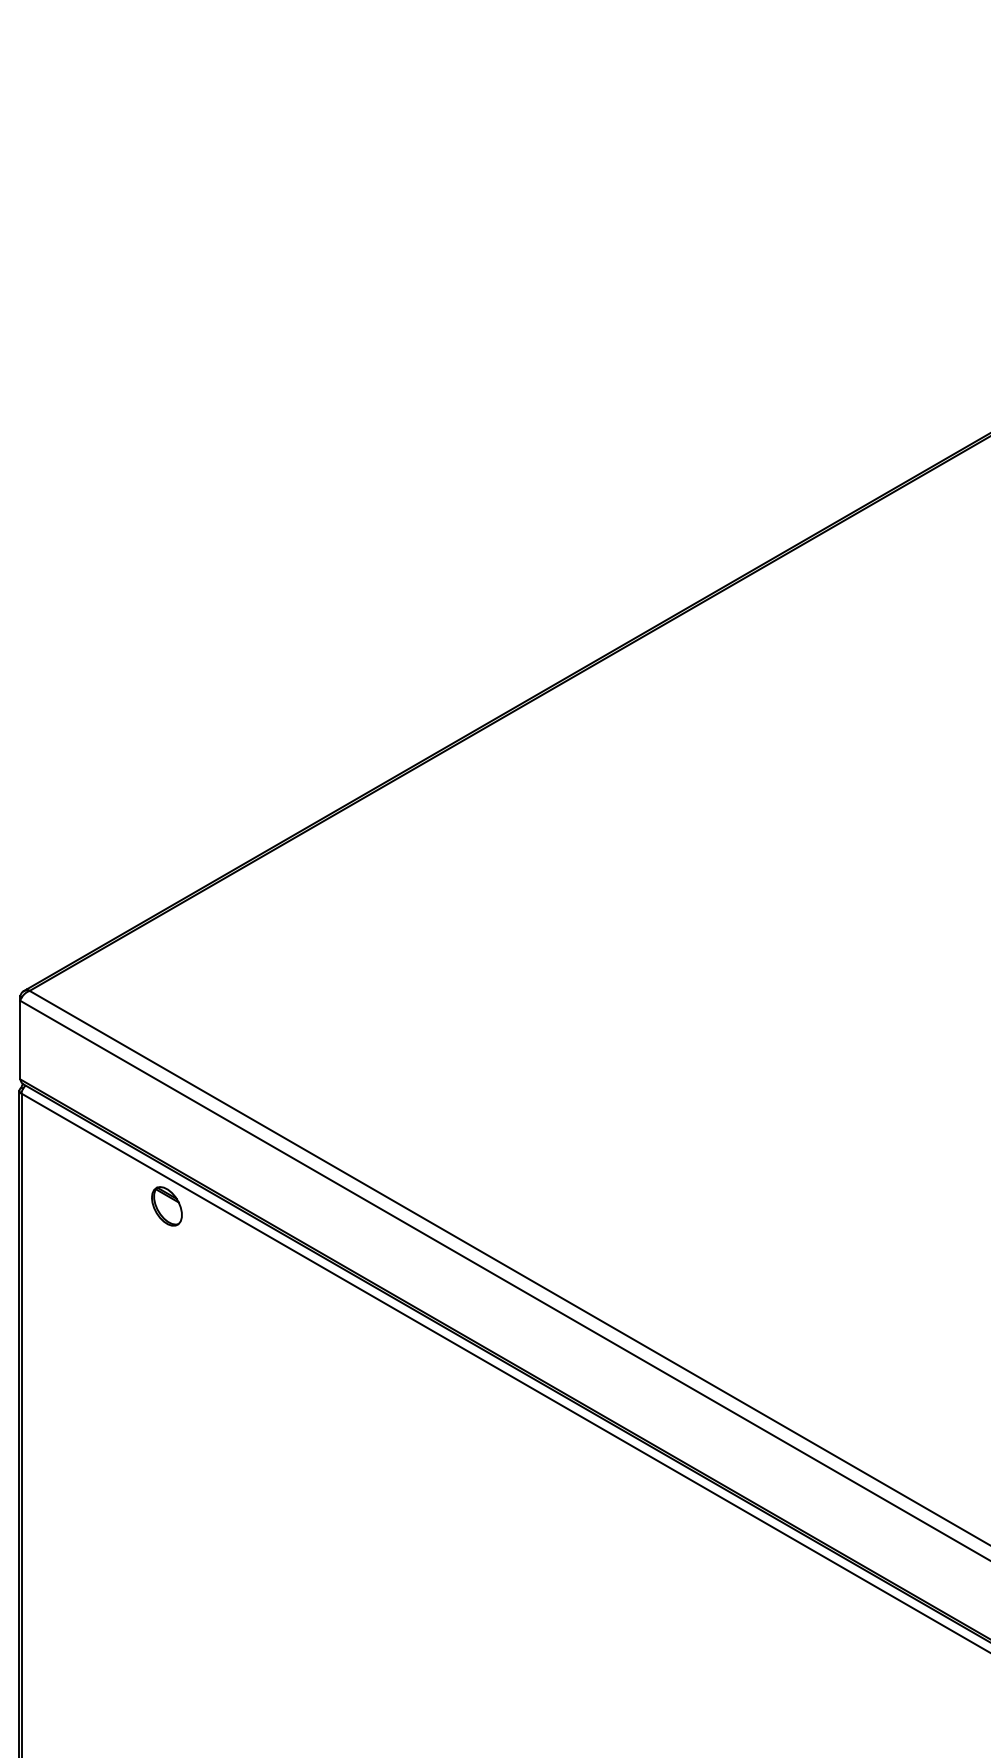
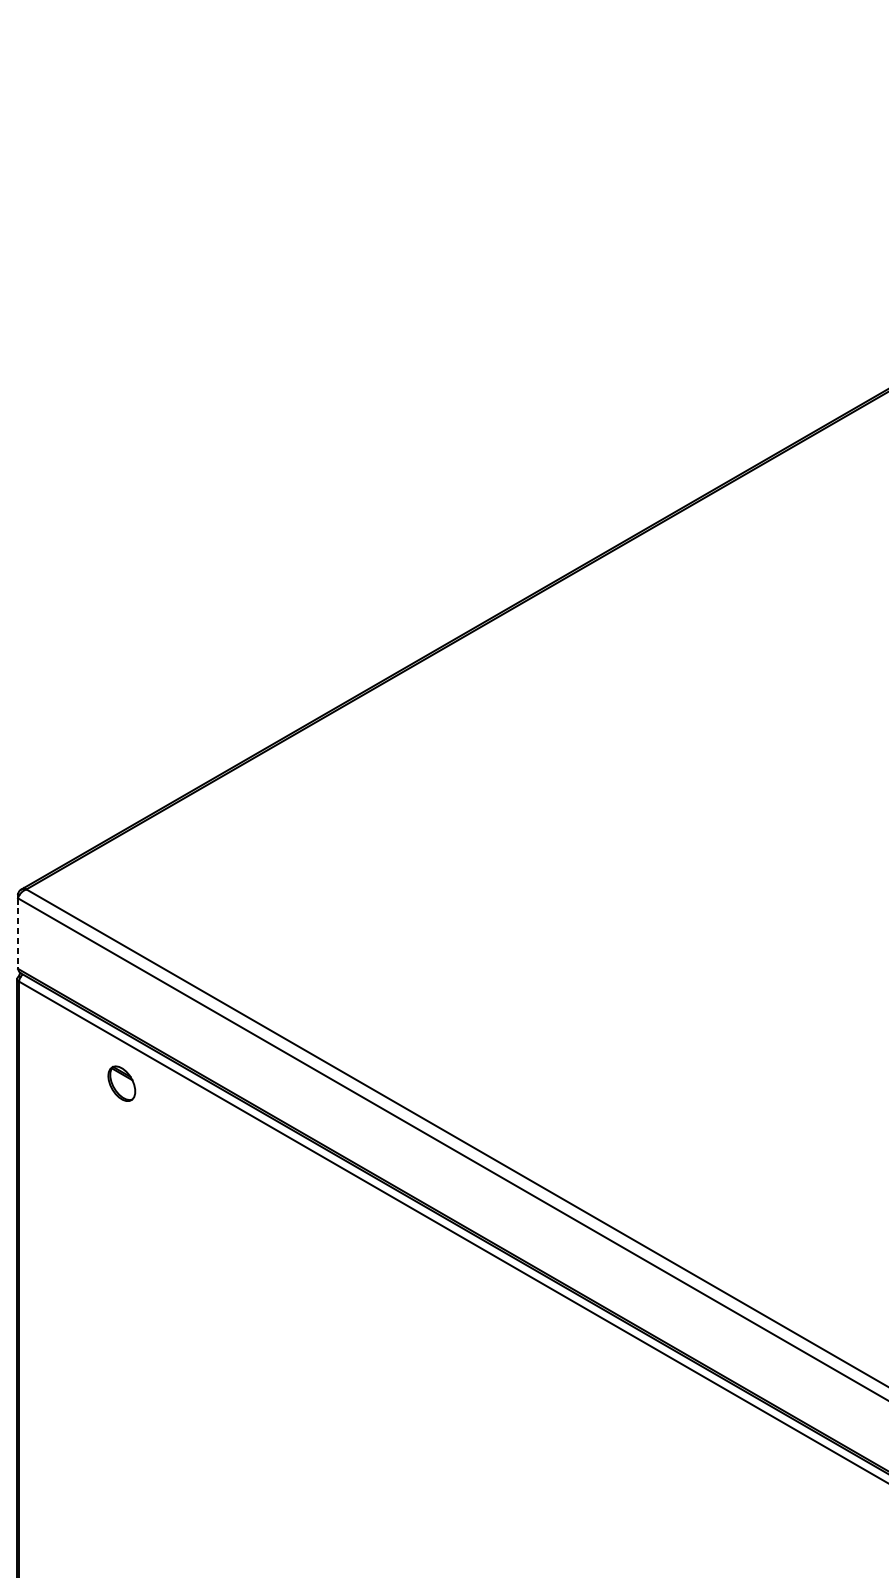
line: (20, 1040) -> (18, 933), solid -> dashed
part: (166, 1206) -> (121, 1083), moved

